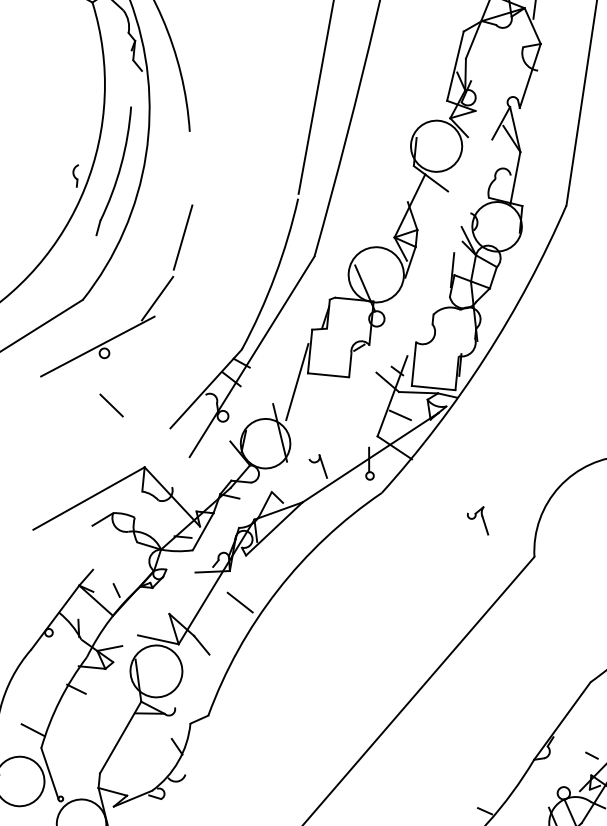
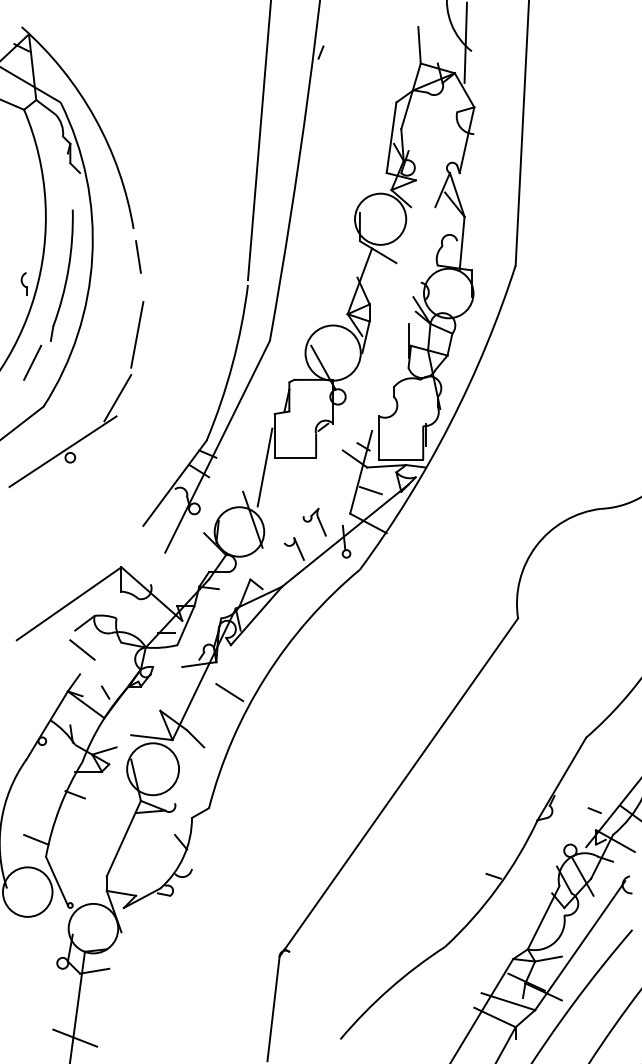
line: (191, 159) -> (138, 256), added
line: (76, 254) -> (32, 362), added
line: (111, 405) -> (82, 649), moved
part: (478, 519) -> (314, 521), moved

